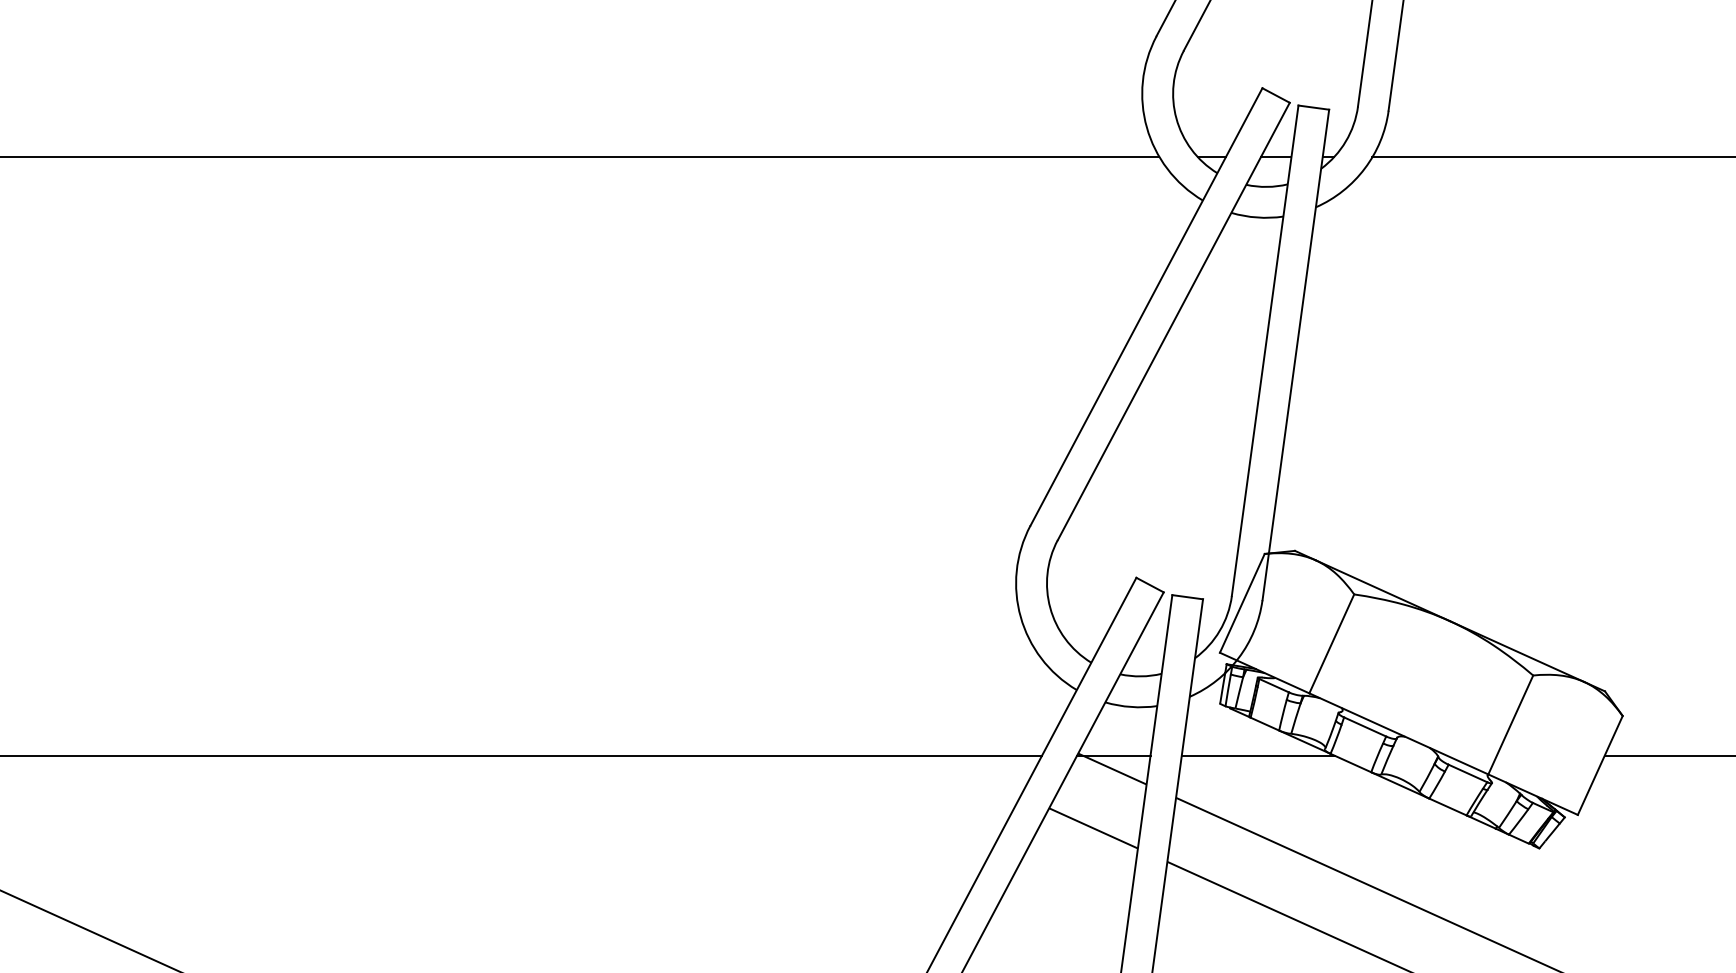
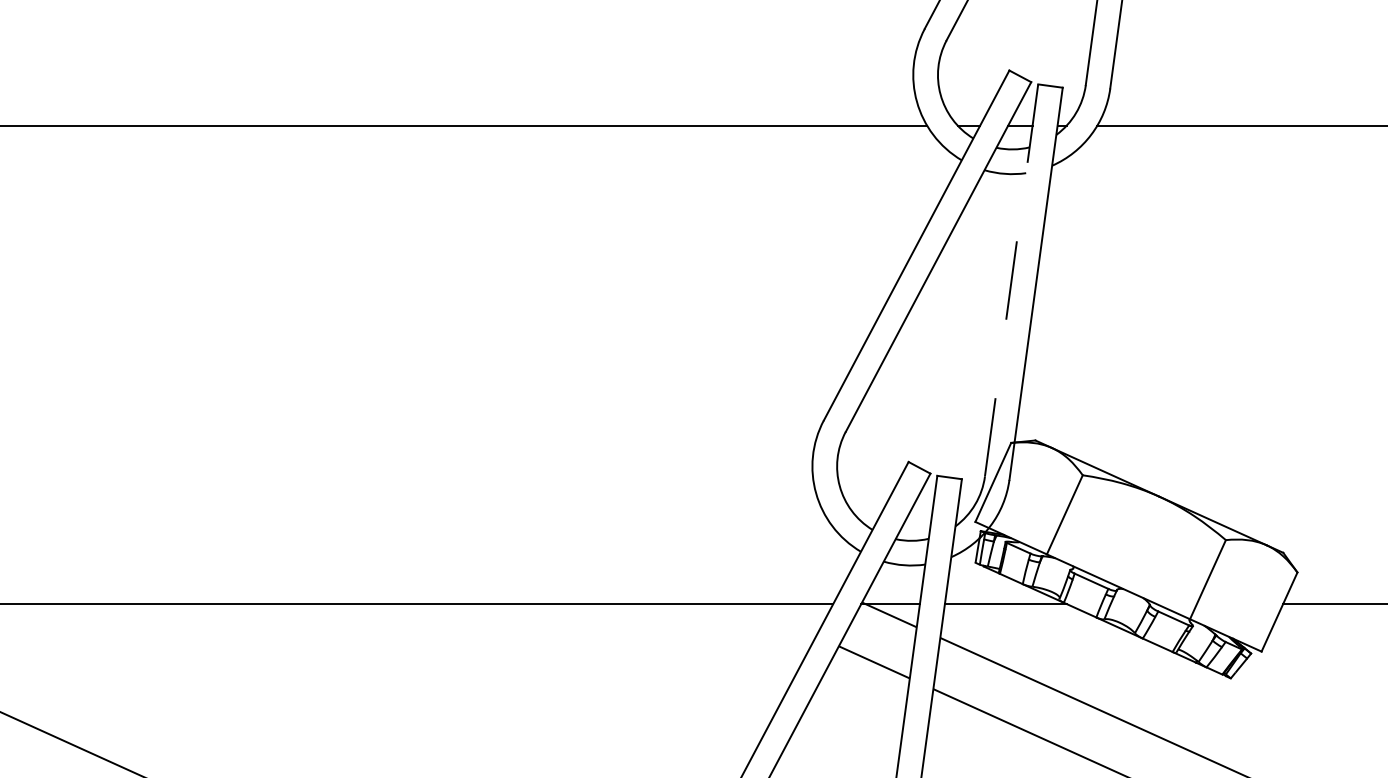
line: (1265, 351) -> (1011, 281), solid -> dashed

